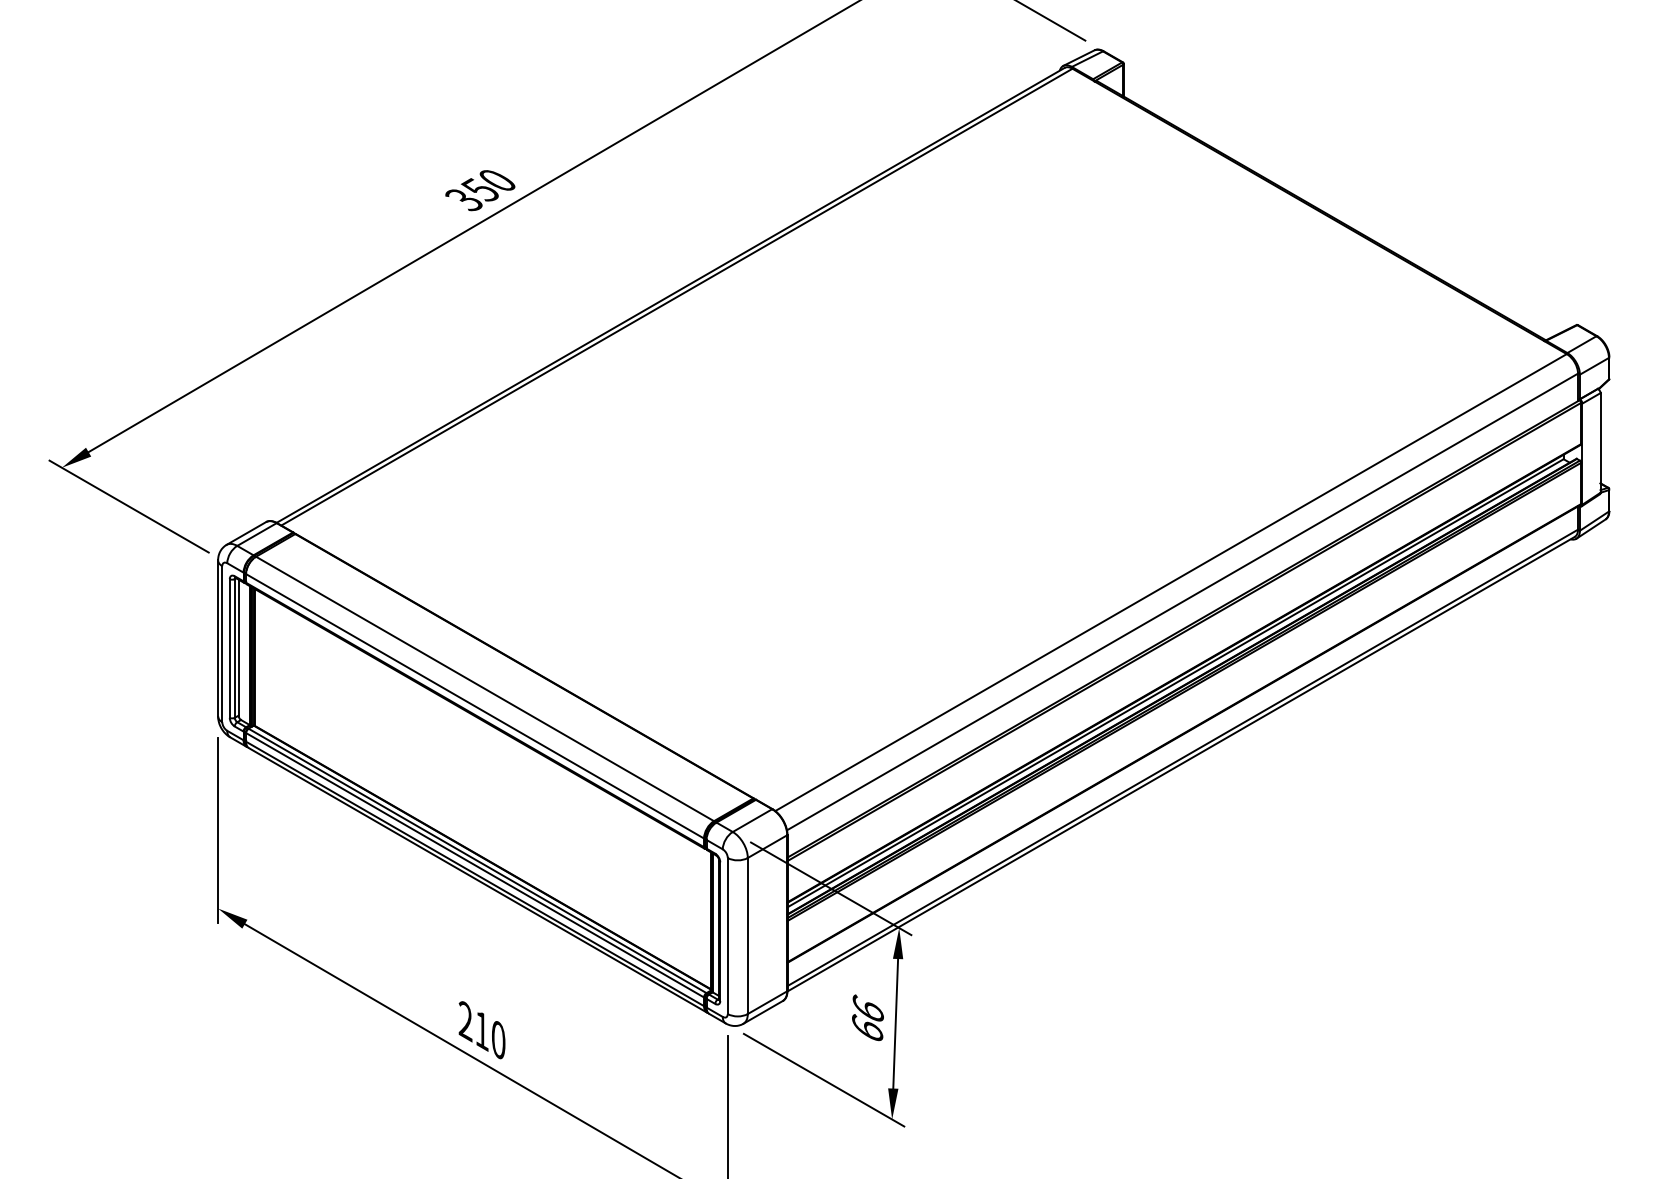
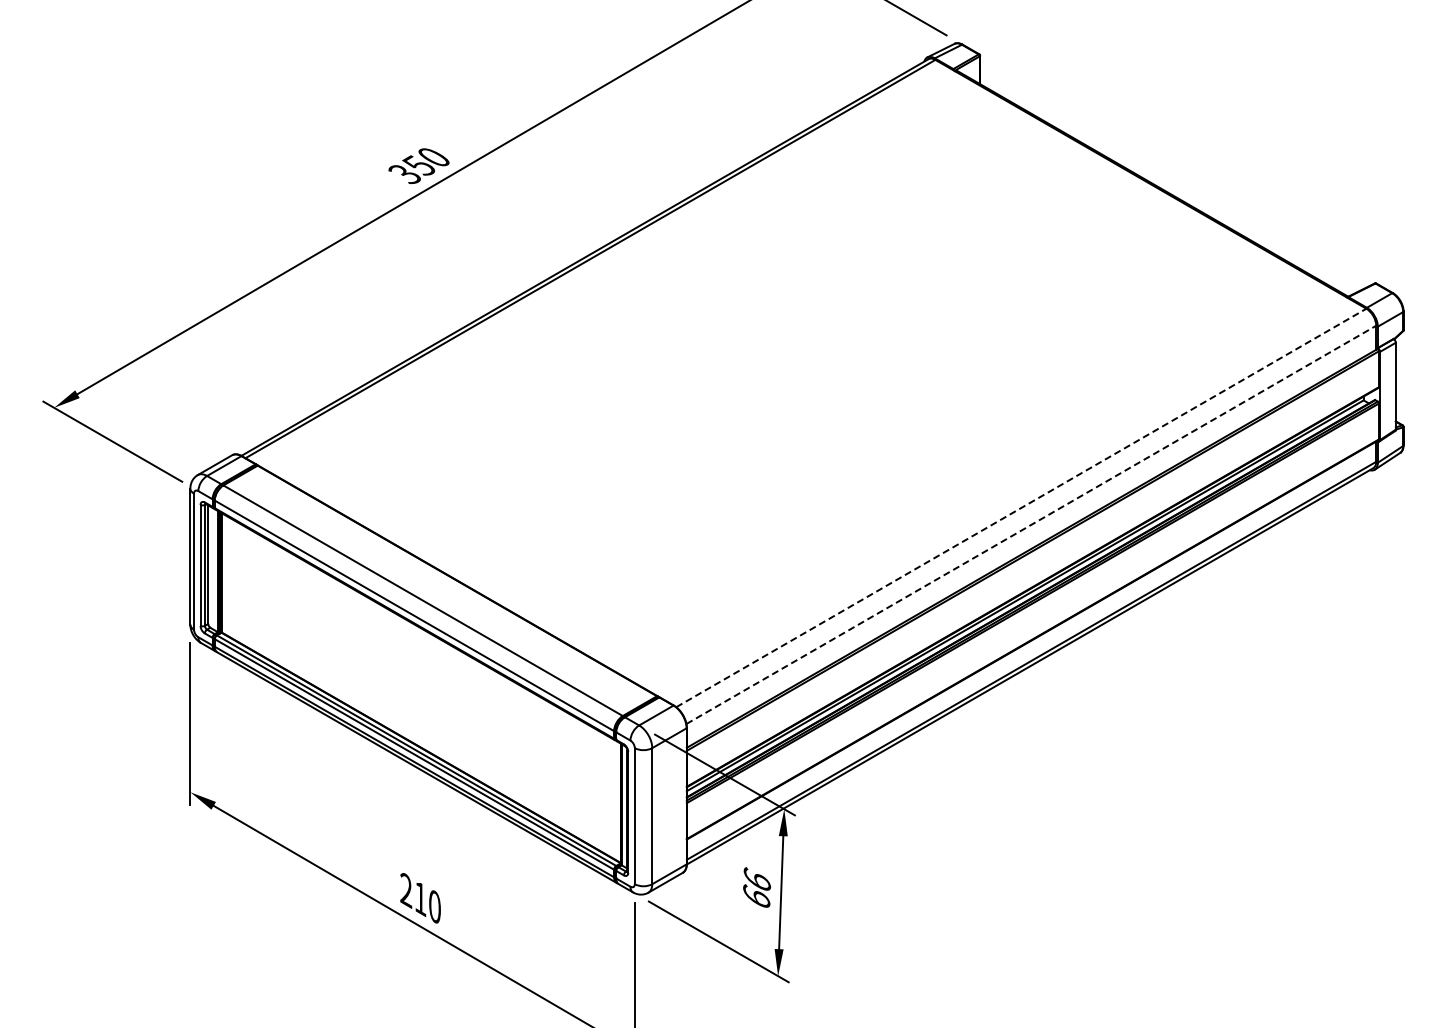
line: (1171, 582) -> (1021, 507), solid -> dashed
line: (1182, 601) -> (1031, 524), solid -> dashed

